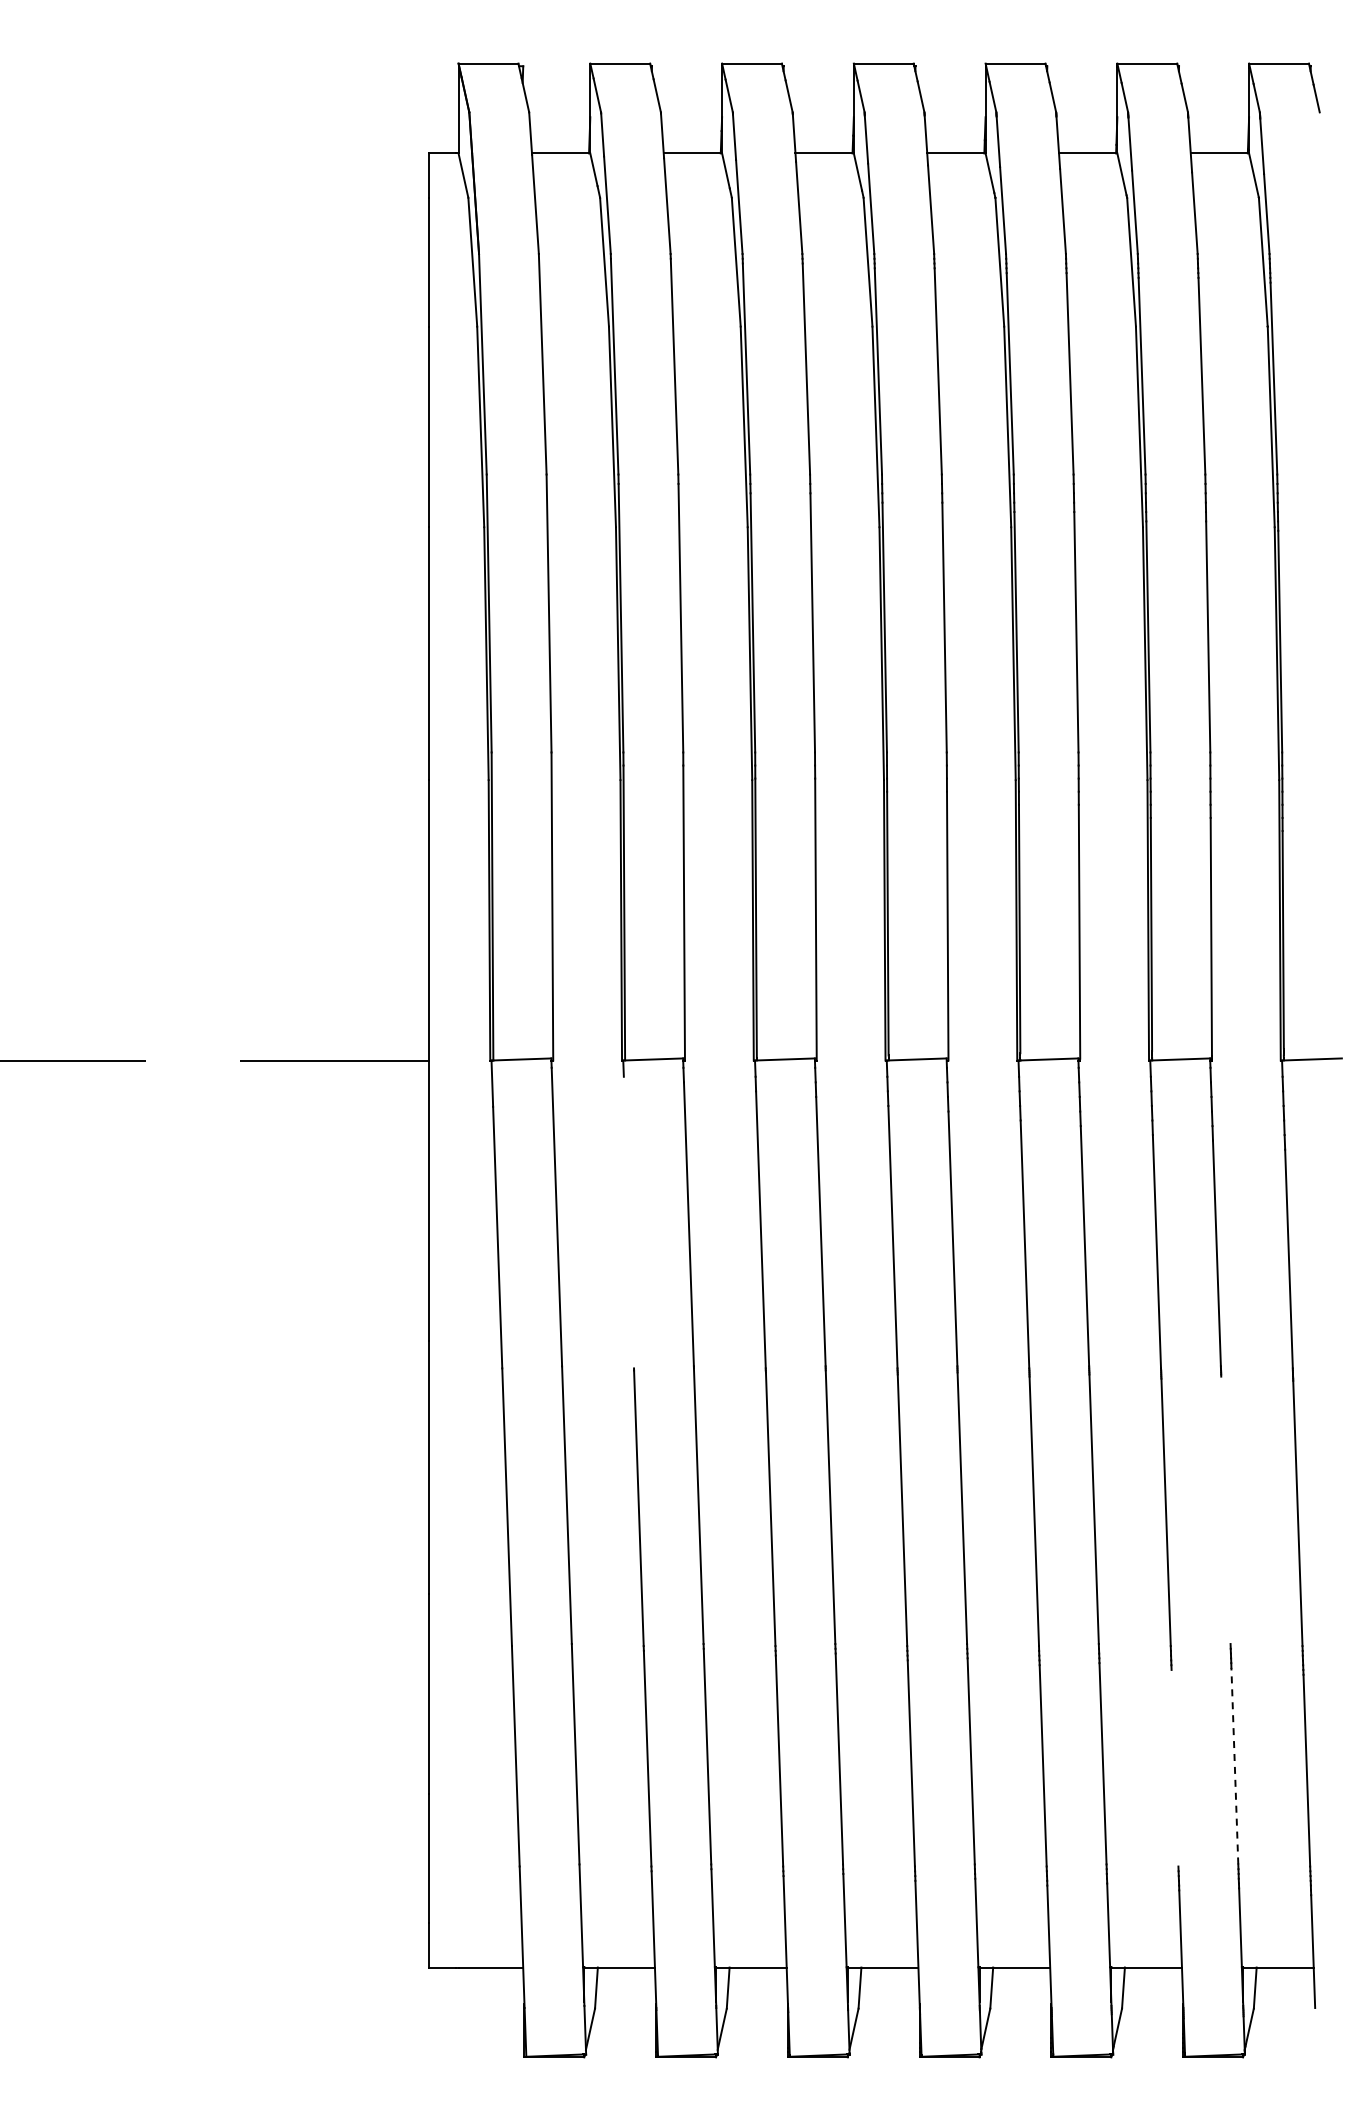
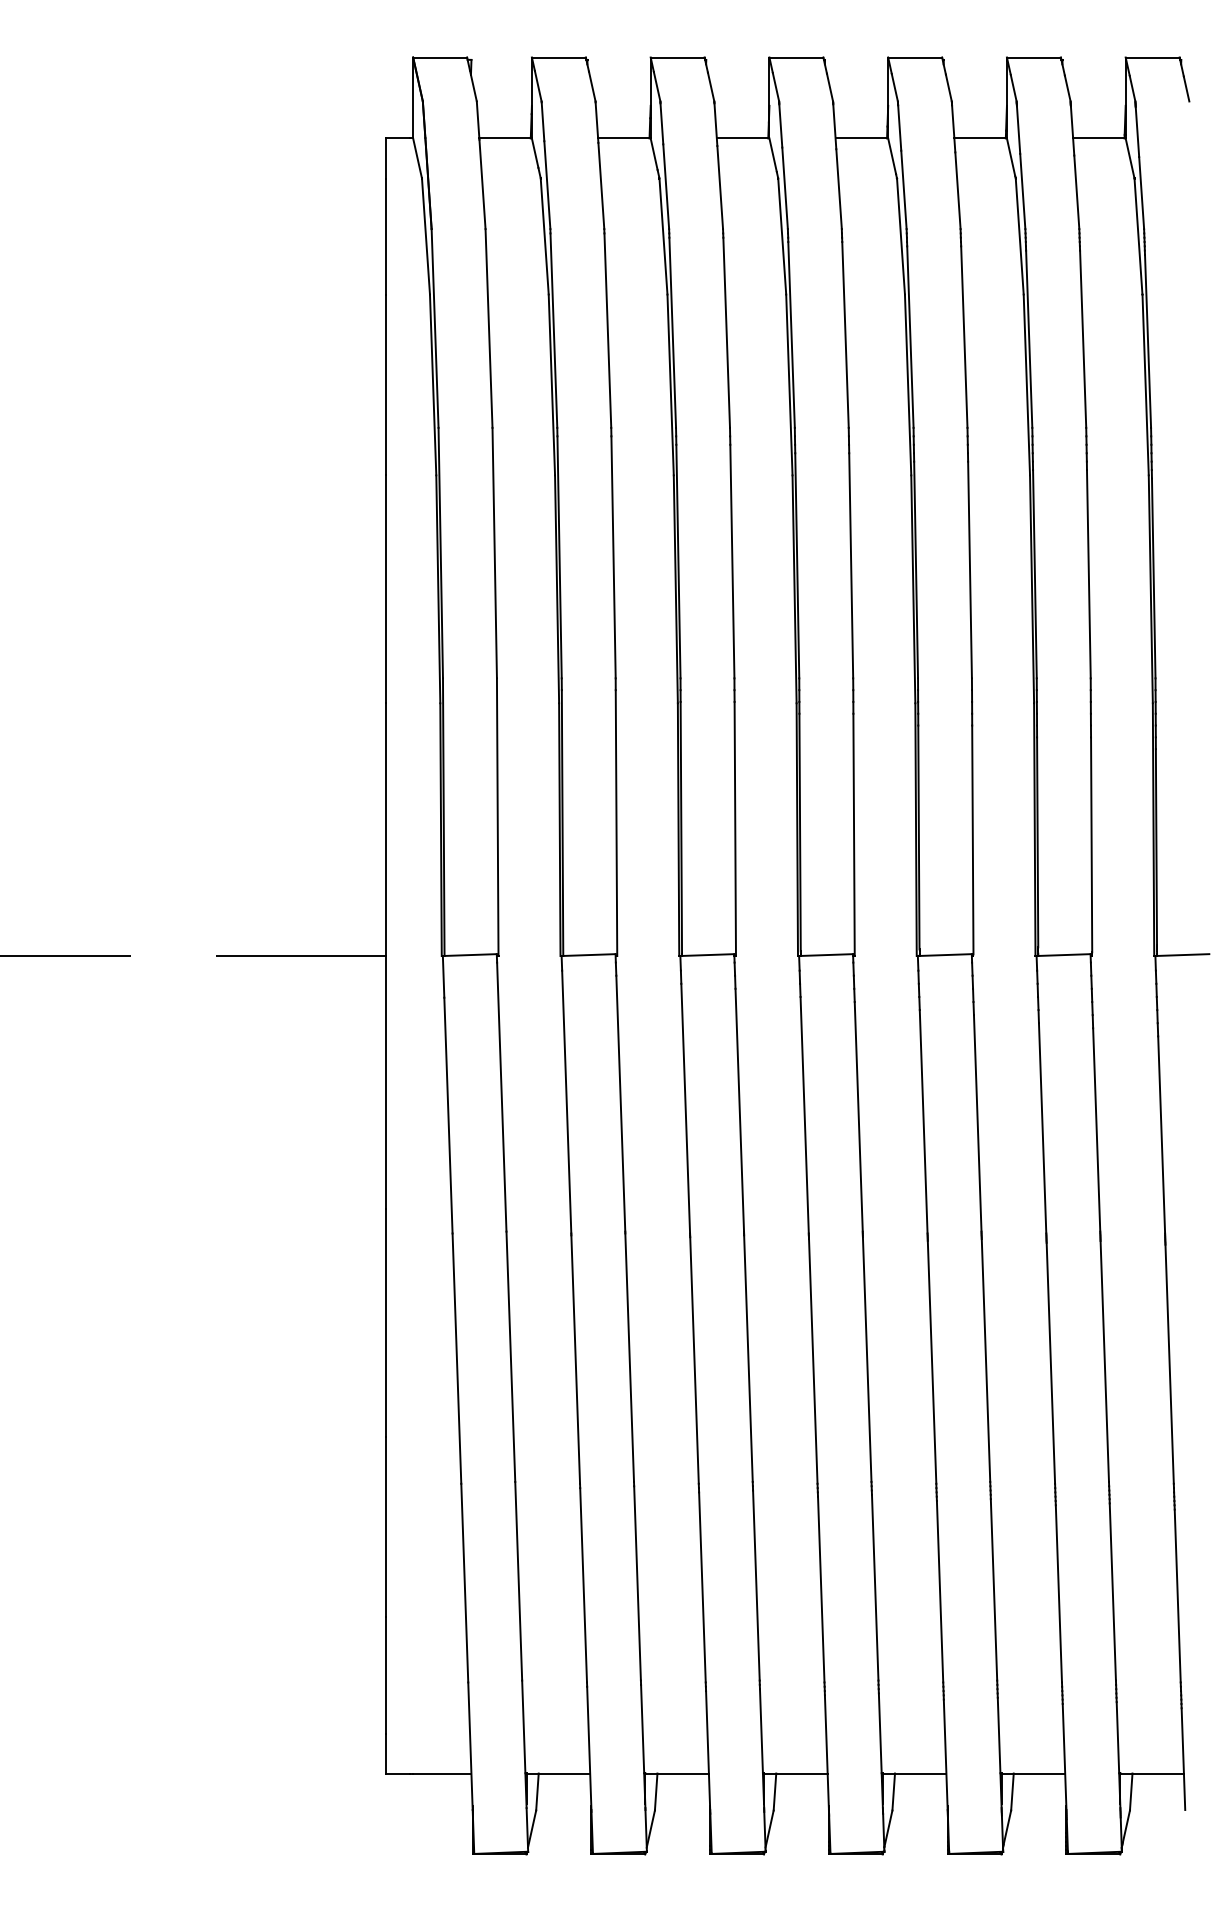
line: (628, 1222) -> (566, 1102), added
line: (1225, 1510) -> (1104, 1361), added
line: (1234, 1765) -> (1112, 1591), dashed -> solid
line: (1174, 1767) -> (1058, 1593), added

